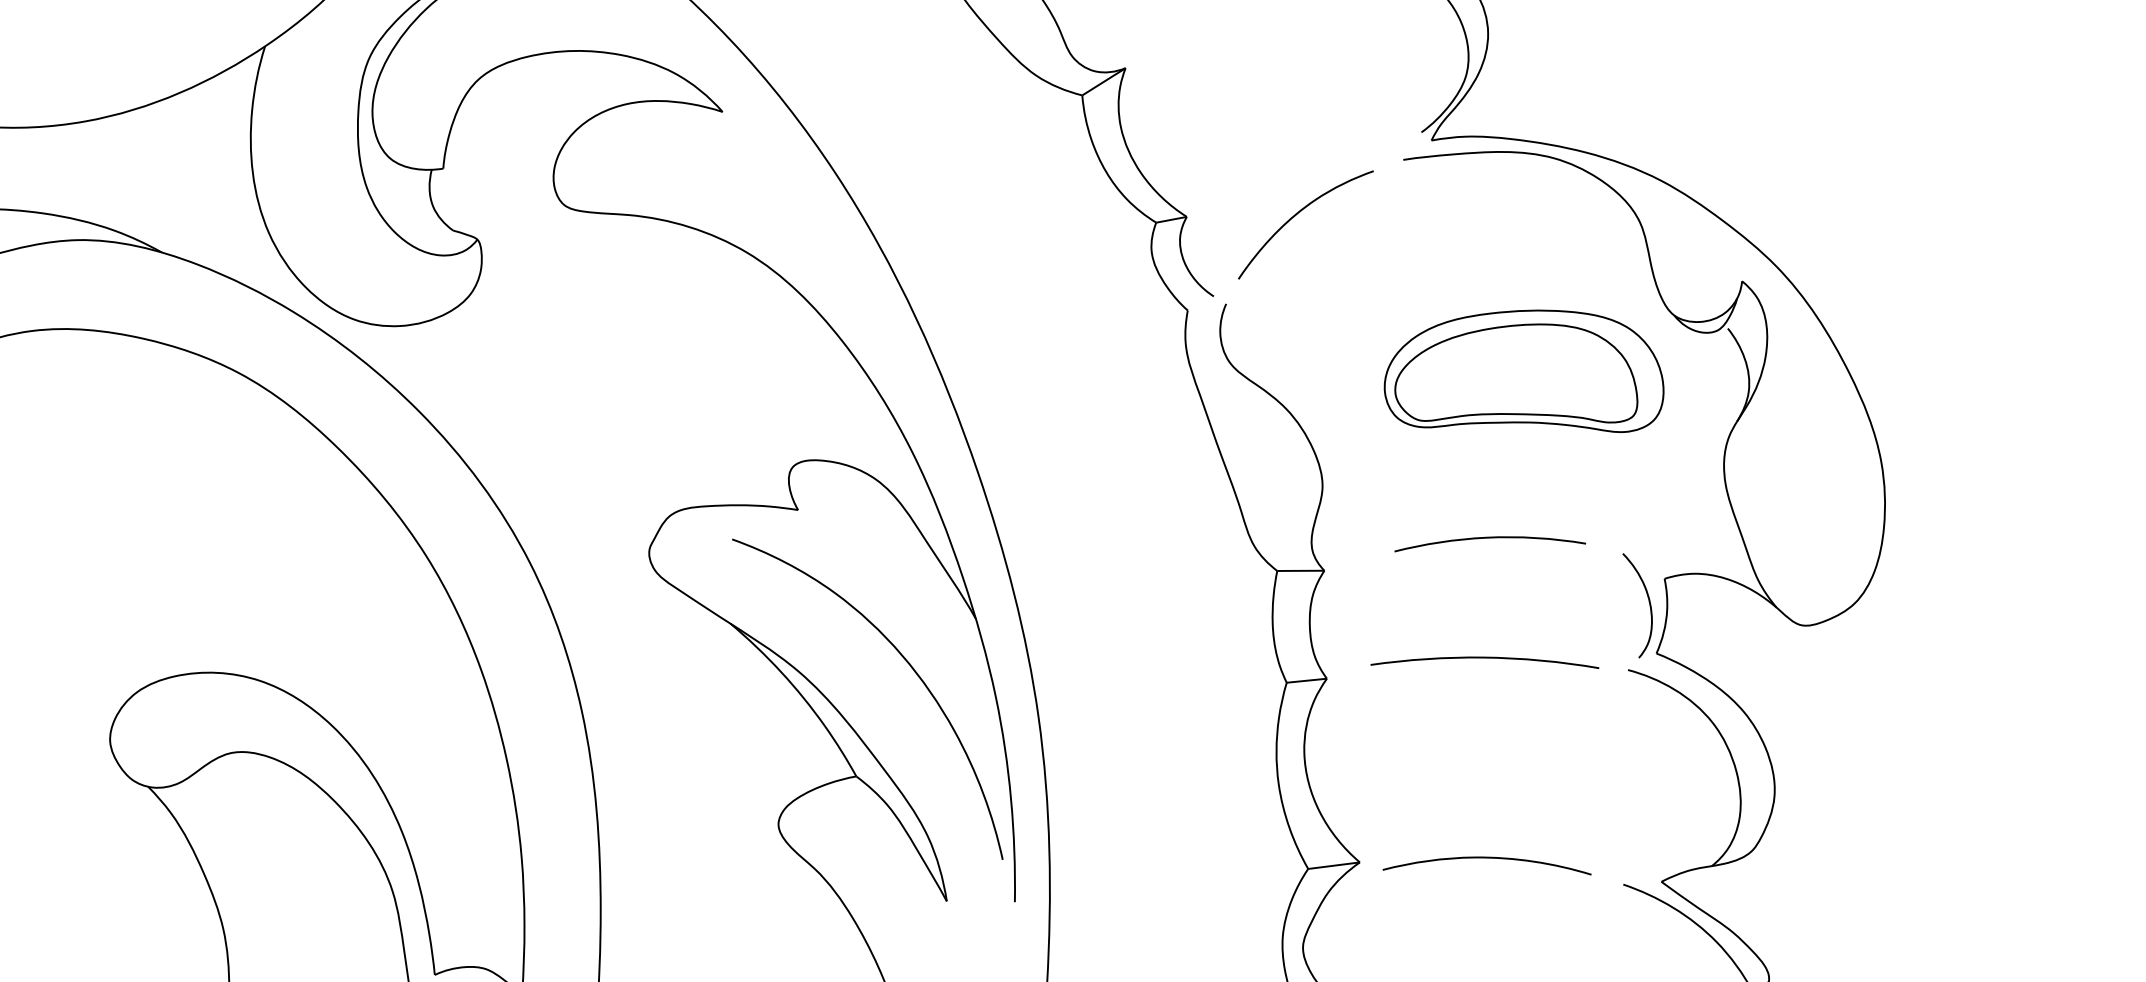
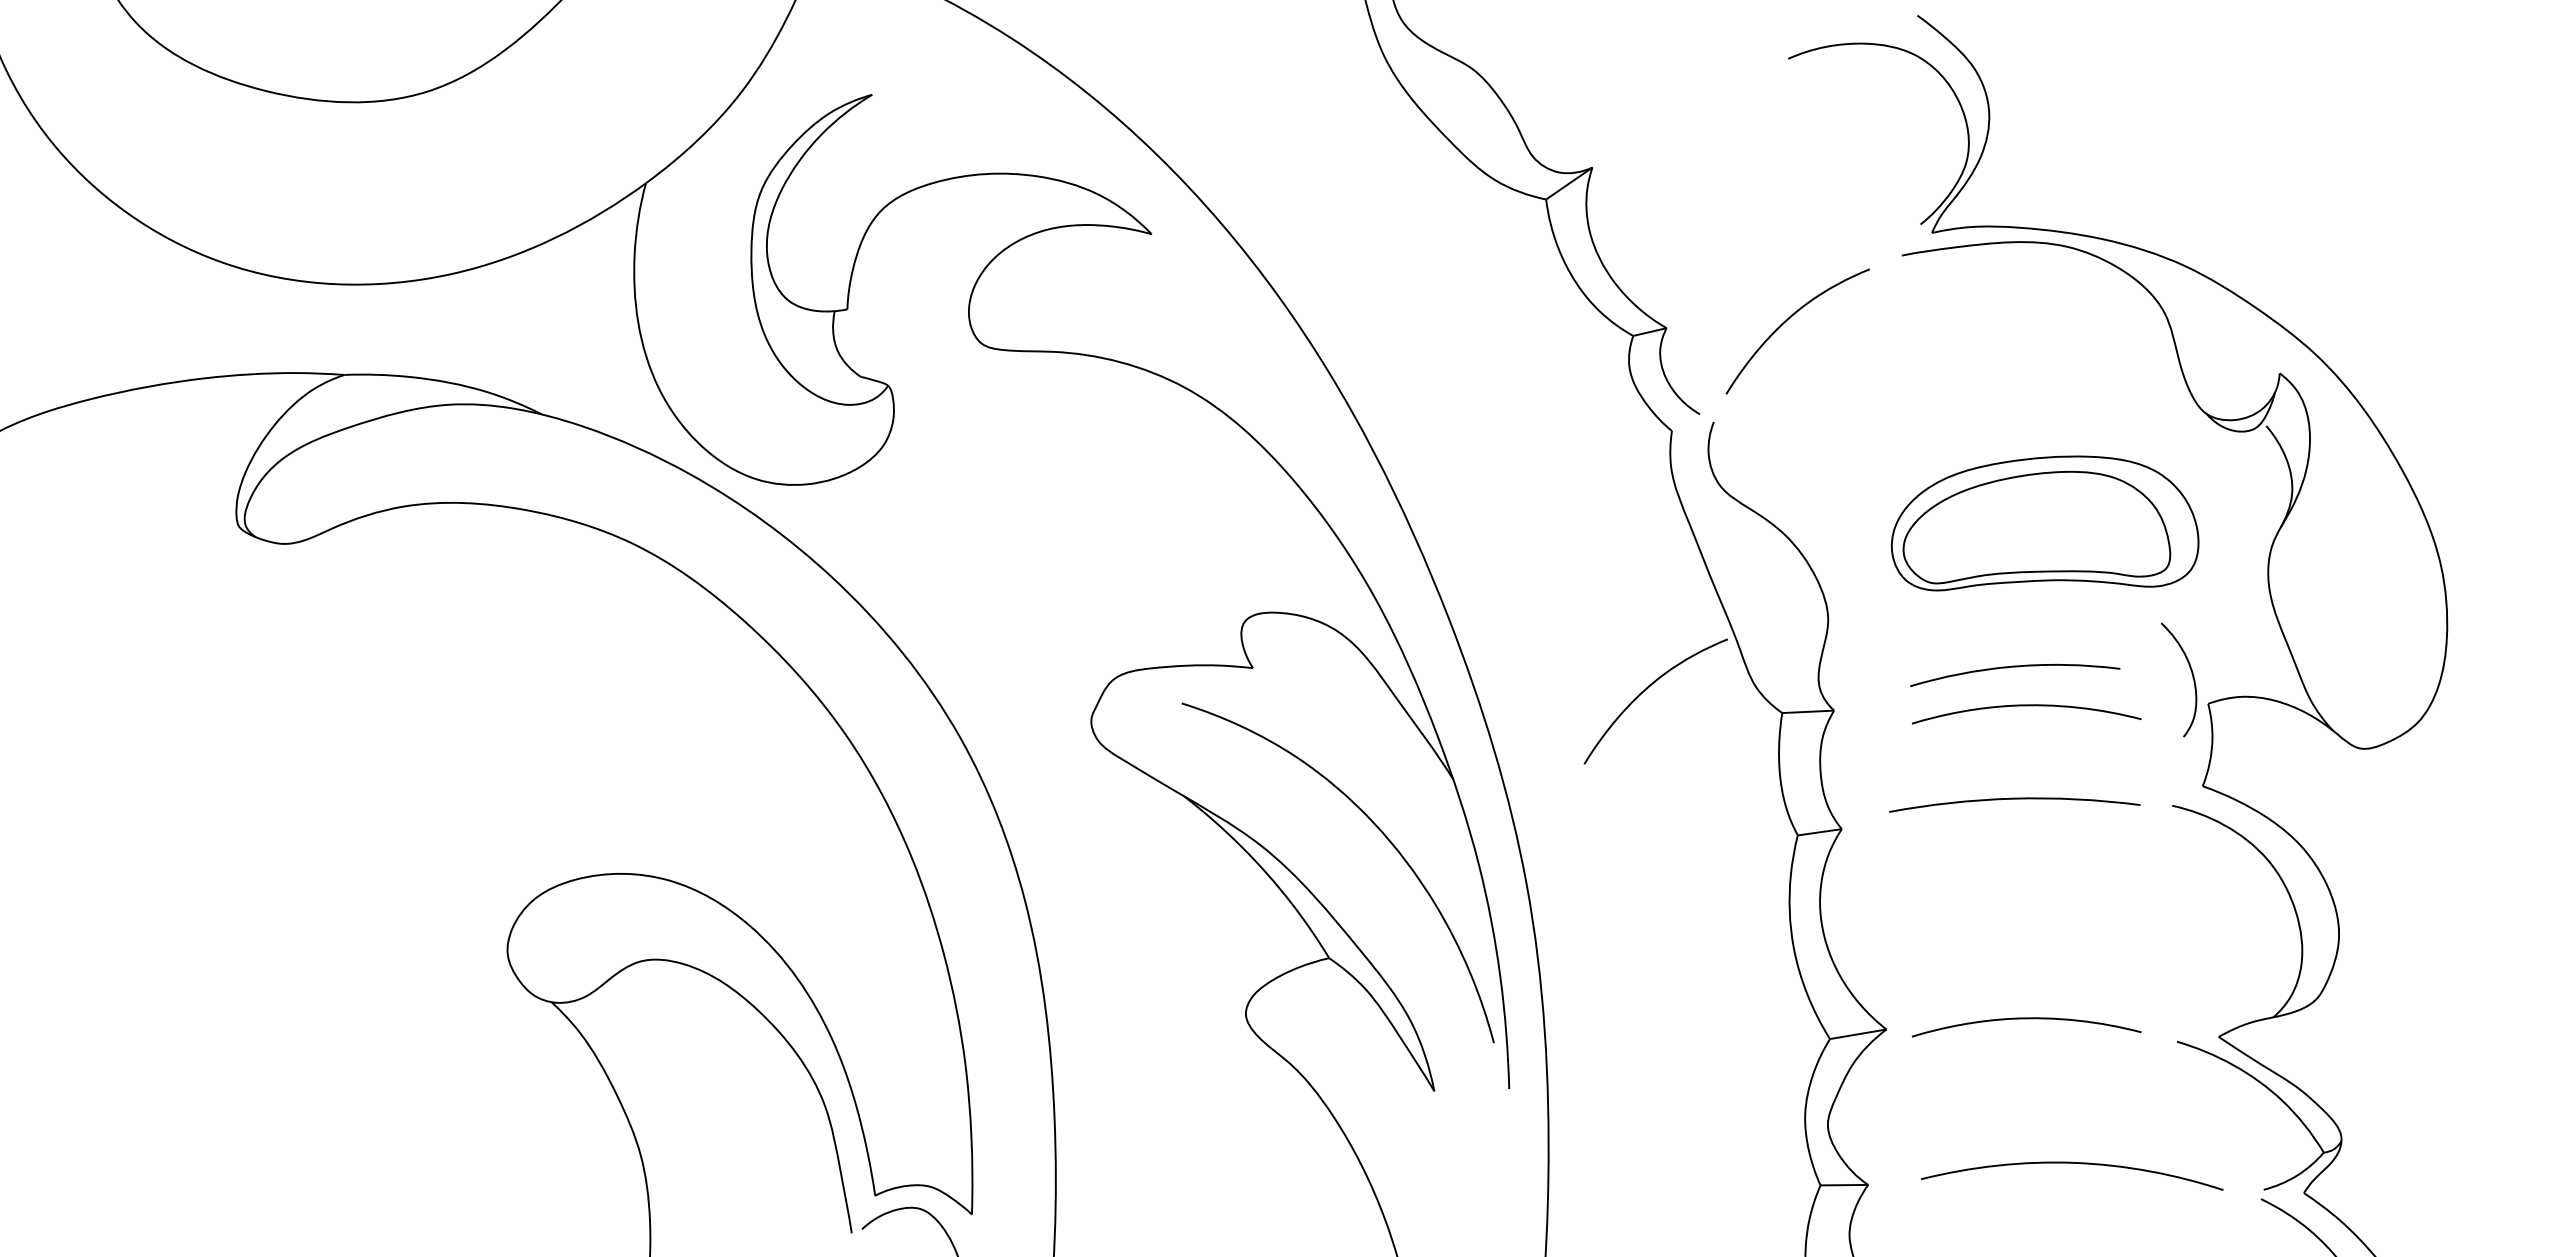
part: (1524, 370) -> (2044, 523), moved
curve: (1154, 545) -> (1646, 690), added
curve: (1499, 574) -> (2026, 706), added
curve: (1648, 601) -> (2191, 674), moved

